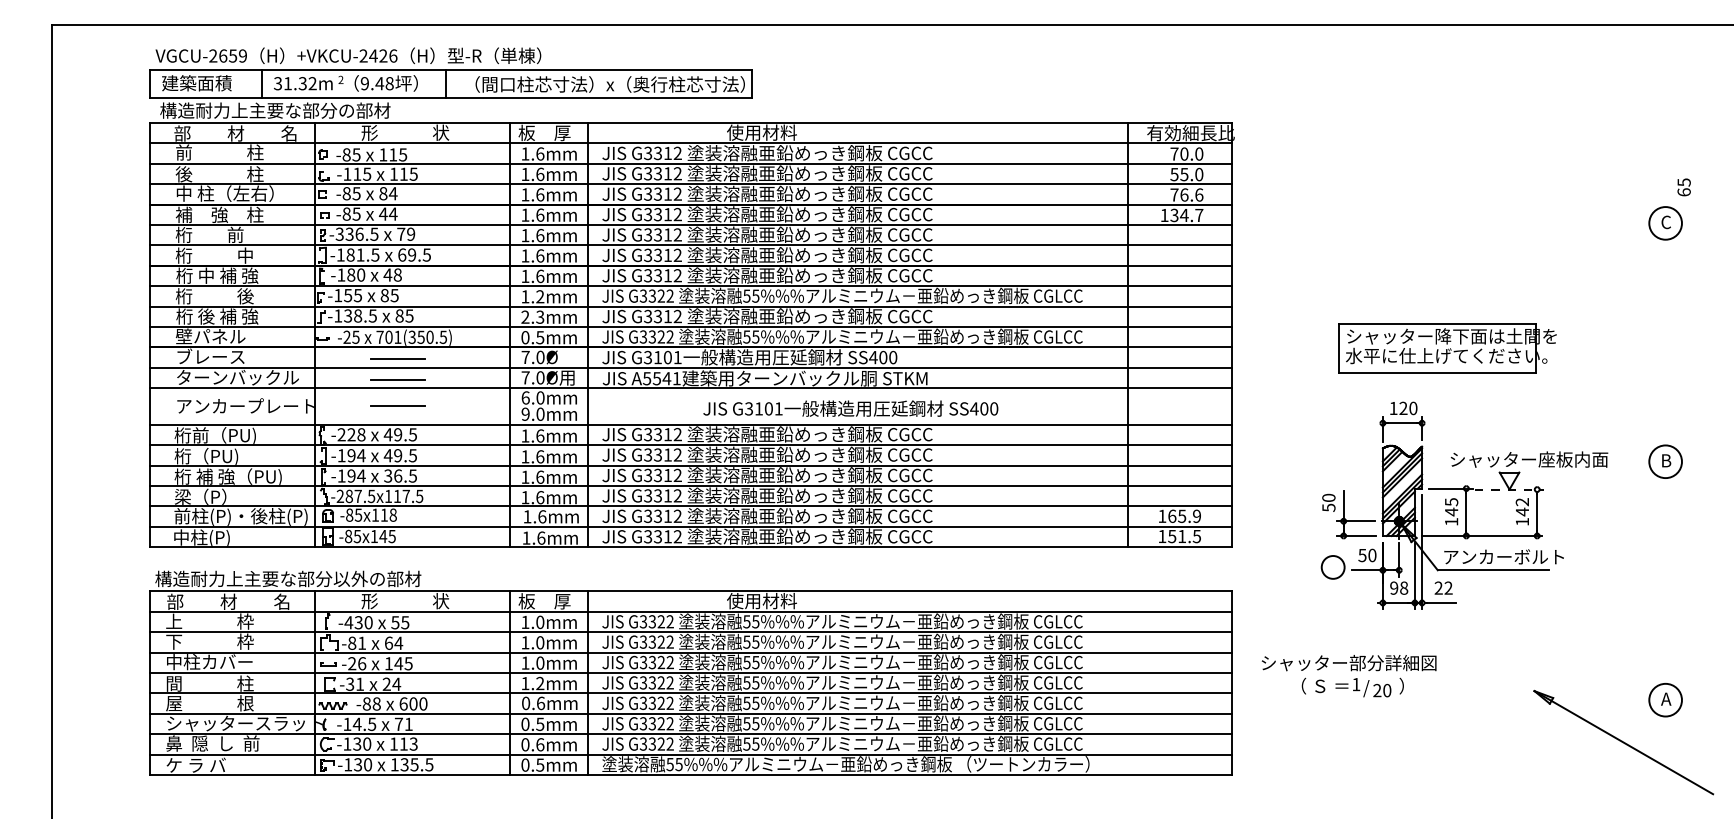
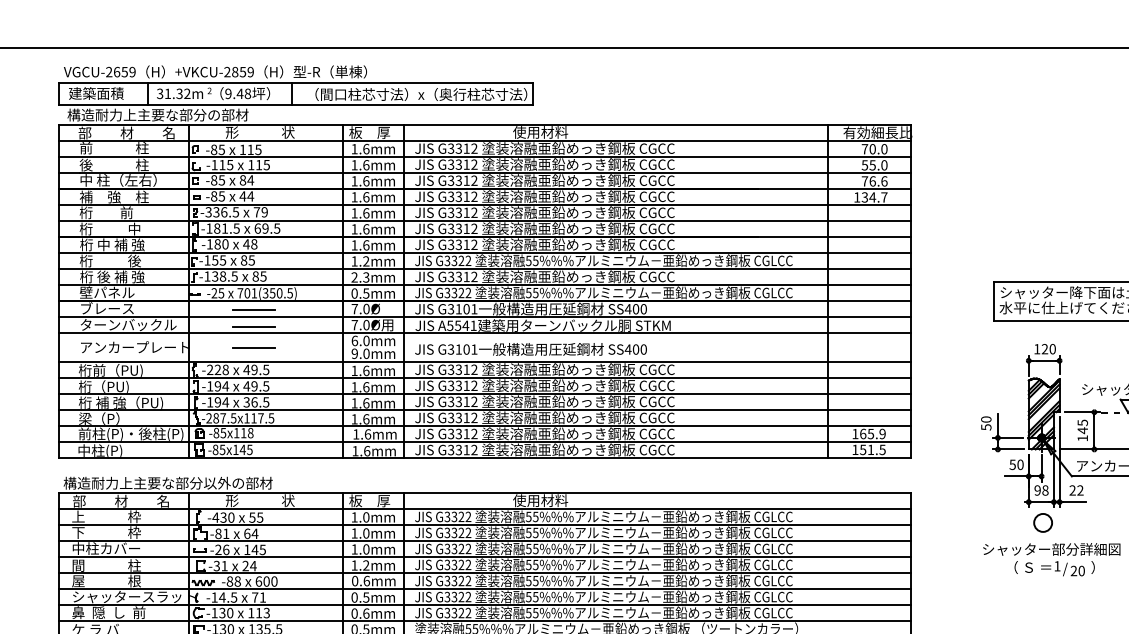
text: (383, 55) -> (243, 71), +VKCU-2426 -> +VKCU-2859
text: (850, 408) -> (530, 349), moved
circle: (1332, 567) -> (1042, 523), moved
text: (1348, 676) -> (1051, 559), moved

